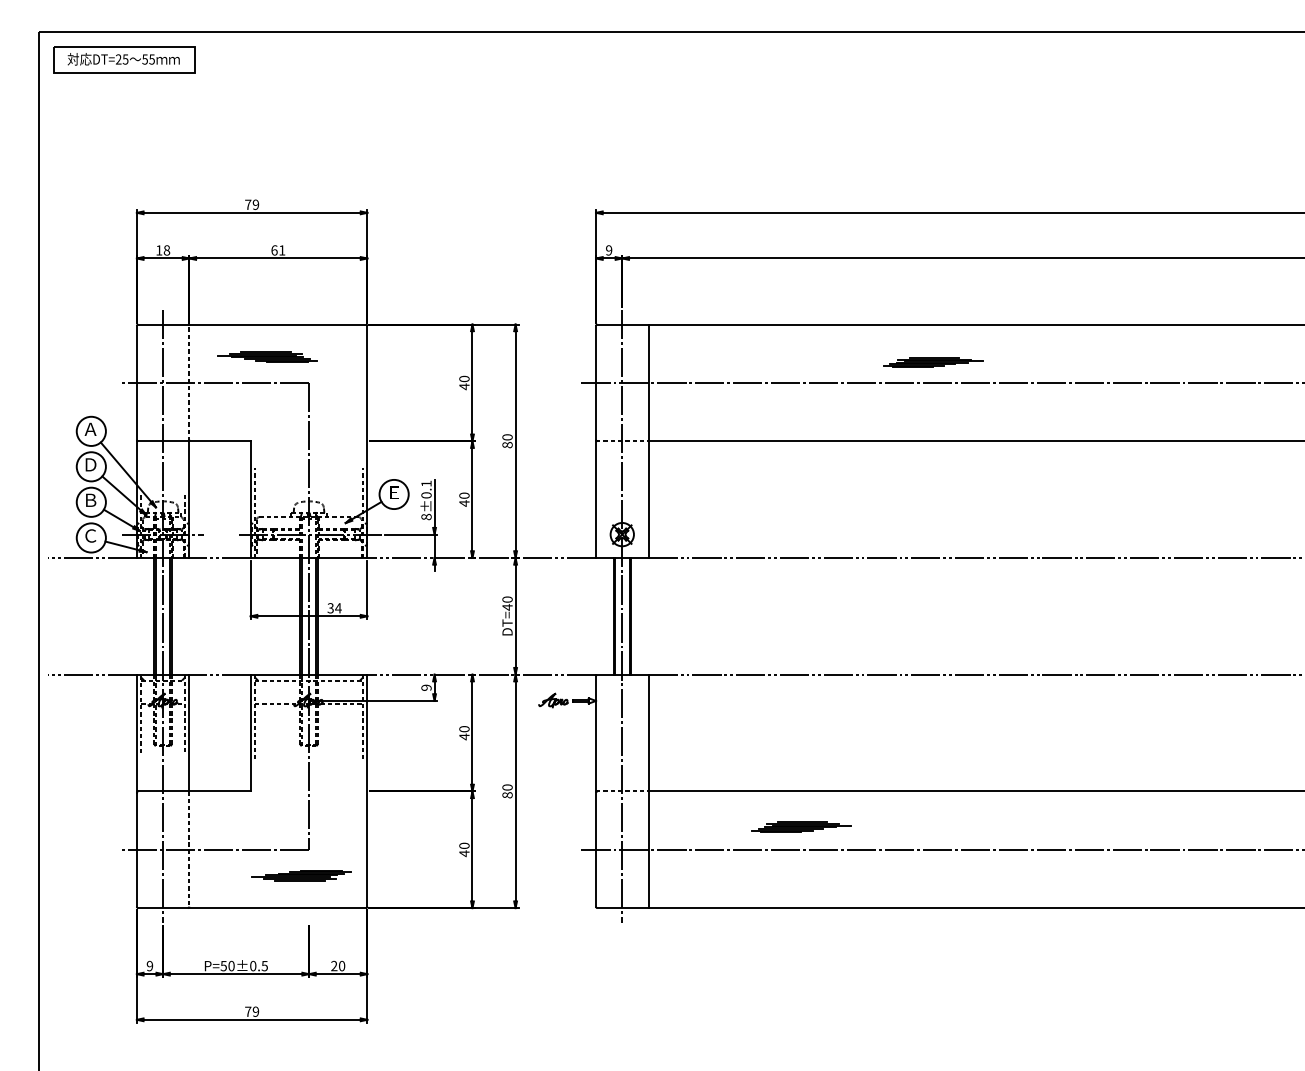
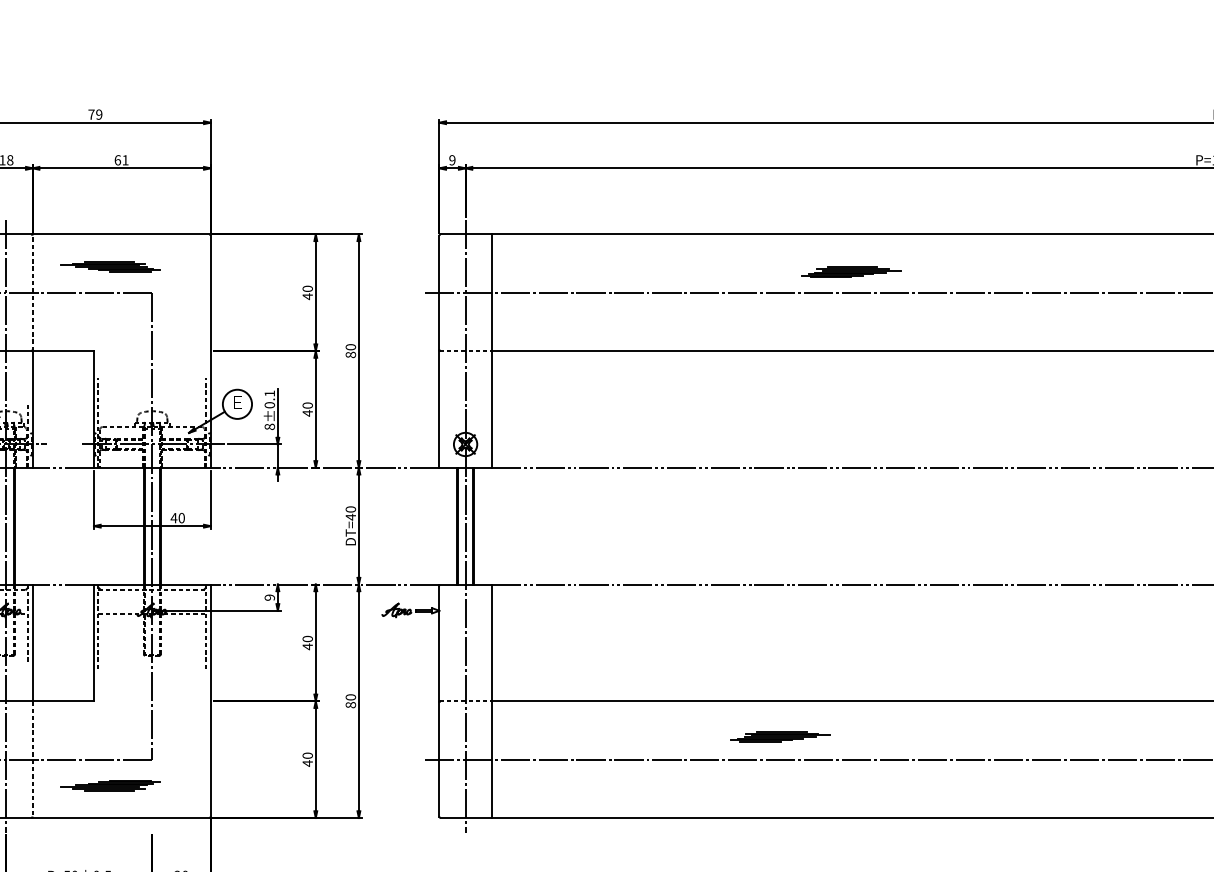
part: (933, 362) -> (851, 272), moved
text: (334, 608) -> (177, 518), 34 -> 40
part: (801, 826) -> (780, 736), moved
part: (301, 875) -> (110, 785), moved

